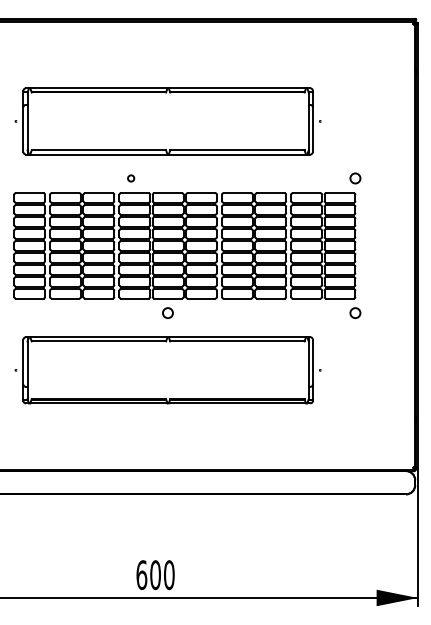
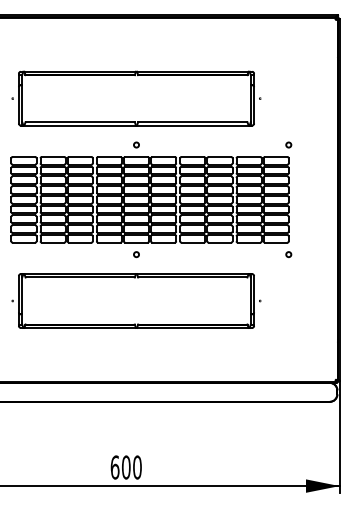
circle: (131, 178) -> (136, 145), moved
circle: (355, 178) -> (288, 145), size x0.62
circle: (168, 313) -> (136, 254), size x0.62
circle: (355, 313) -> (288, 254), size x0.62

